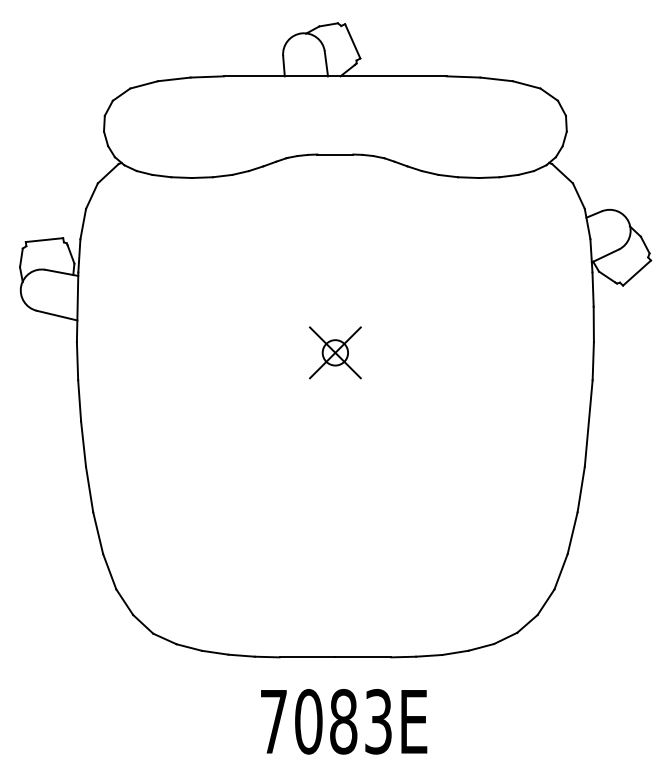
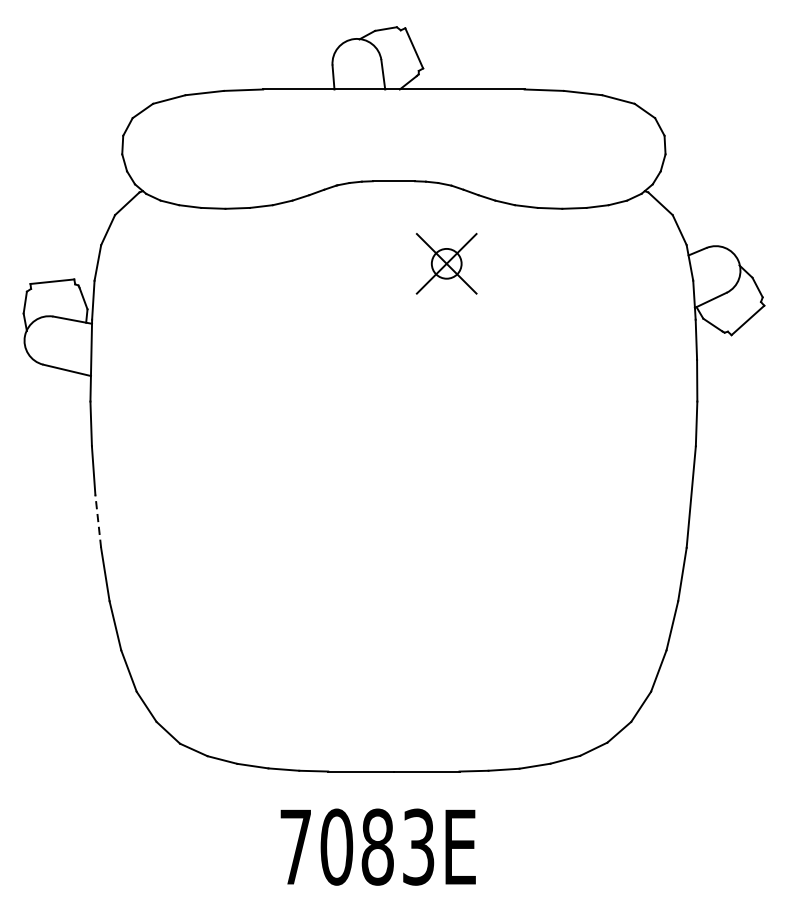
part: (335, 352) -> (446, 263), moved
line: (83, 444) -> (98, 521), solid -> dashed
text: (344, 721) -> (378, 846), moved

